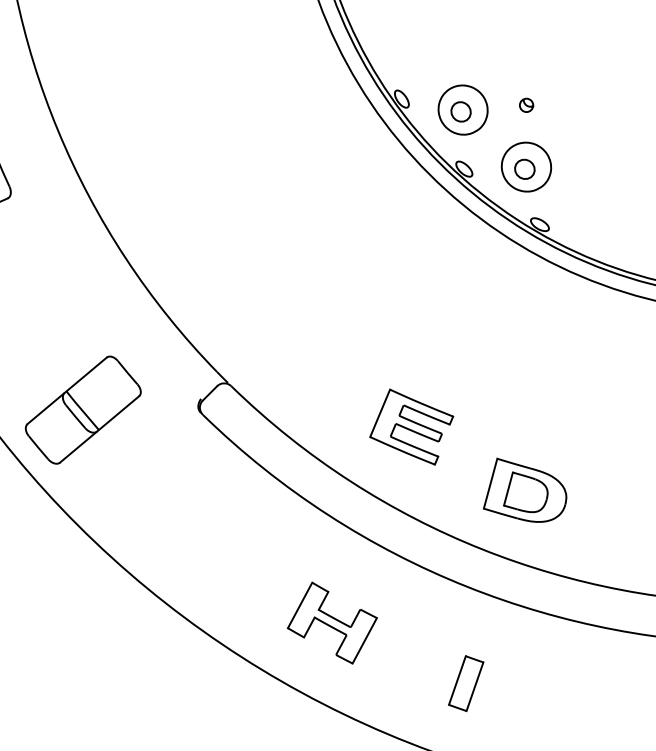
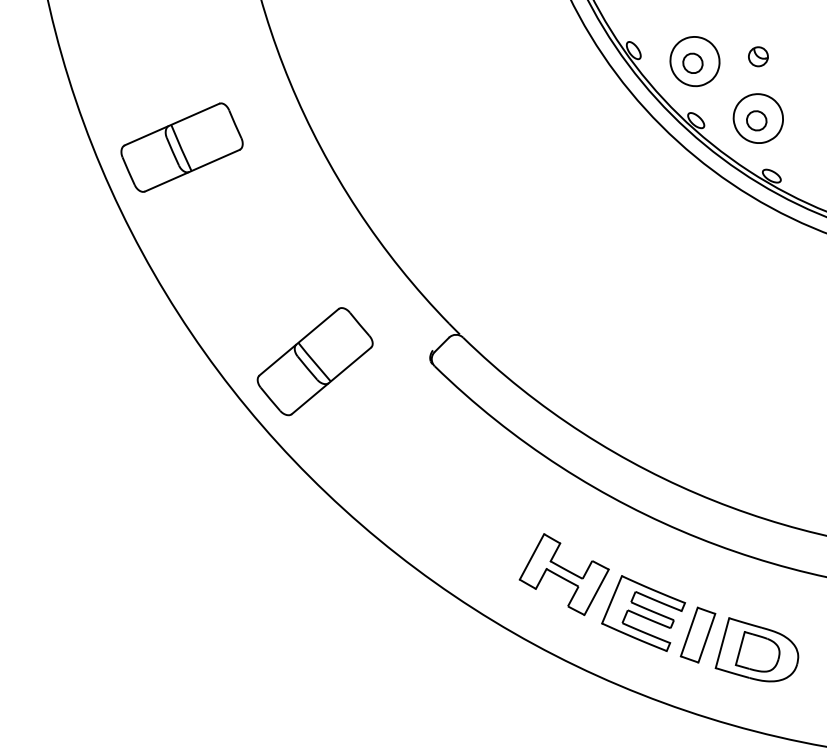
part: (526, 105) -> (758, 56), size x1.43
part: (411, 427) -> (643, 613), moved
part: (524, 490) -> (756, 649), moved

